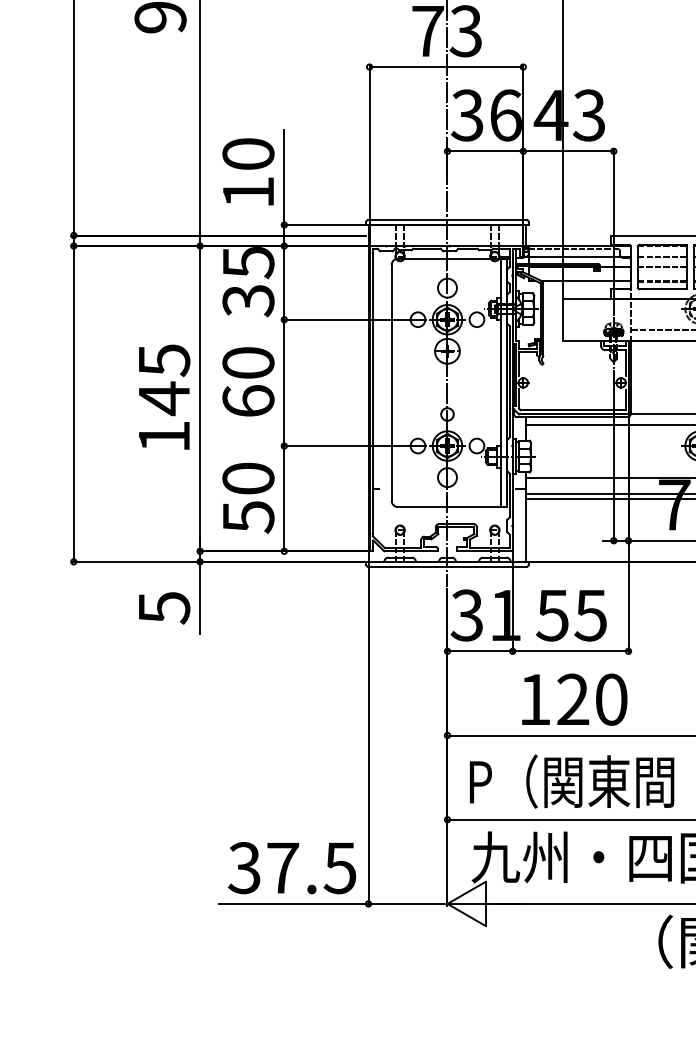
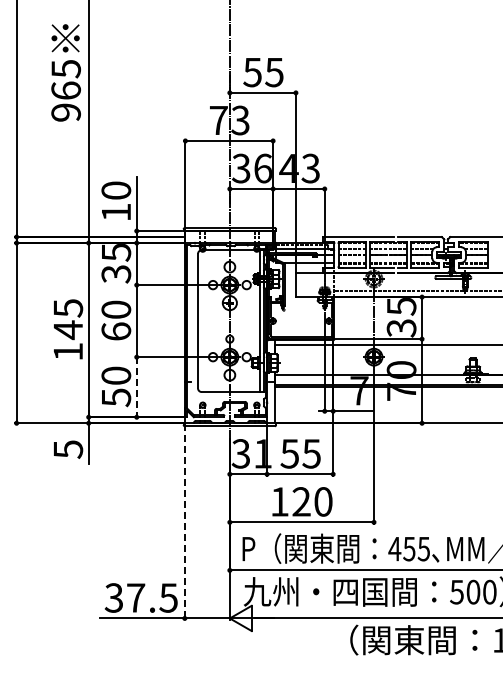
line: (283, 499) -> (136, 387), solid -> dashed
line: (367, 735) -> (184, 522), solid -> dashed

